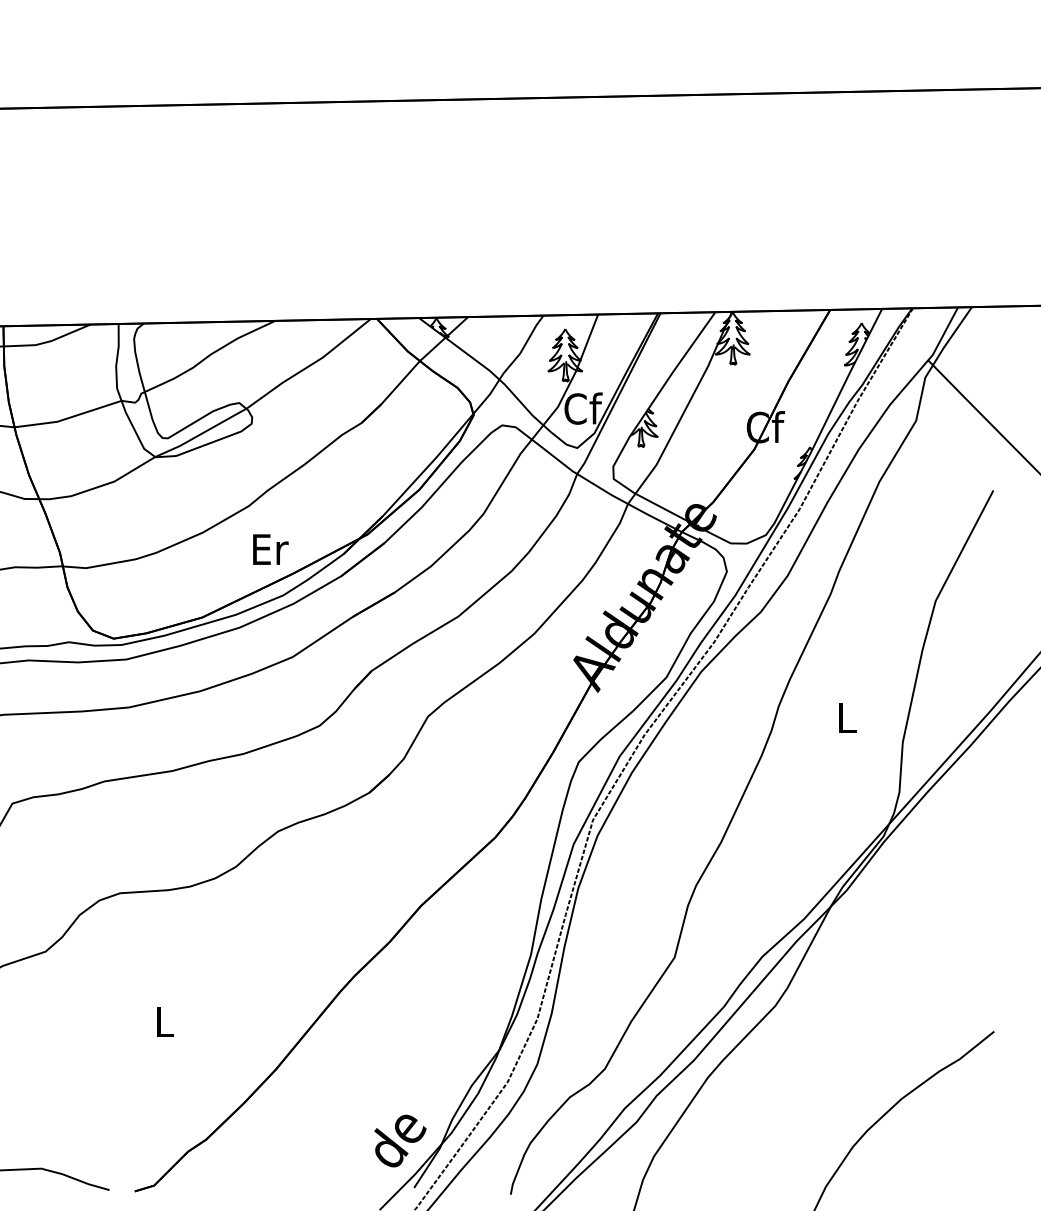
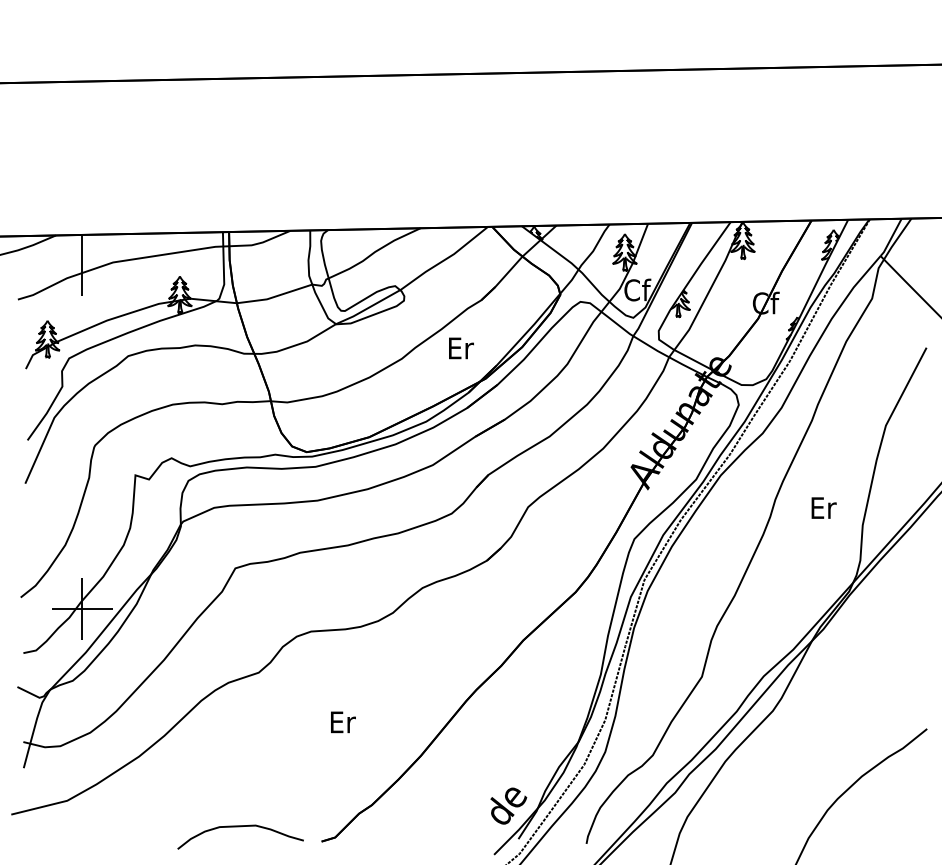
text: (270, 549) -> (461, 348), moved
text: (847, 717) -> (823, 507), L -> Er
text: (165, 1022) -> (343, 722), L -> Er

